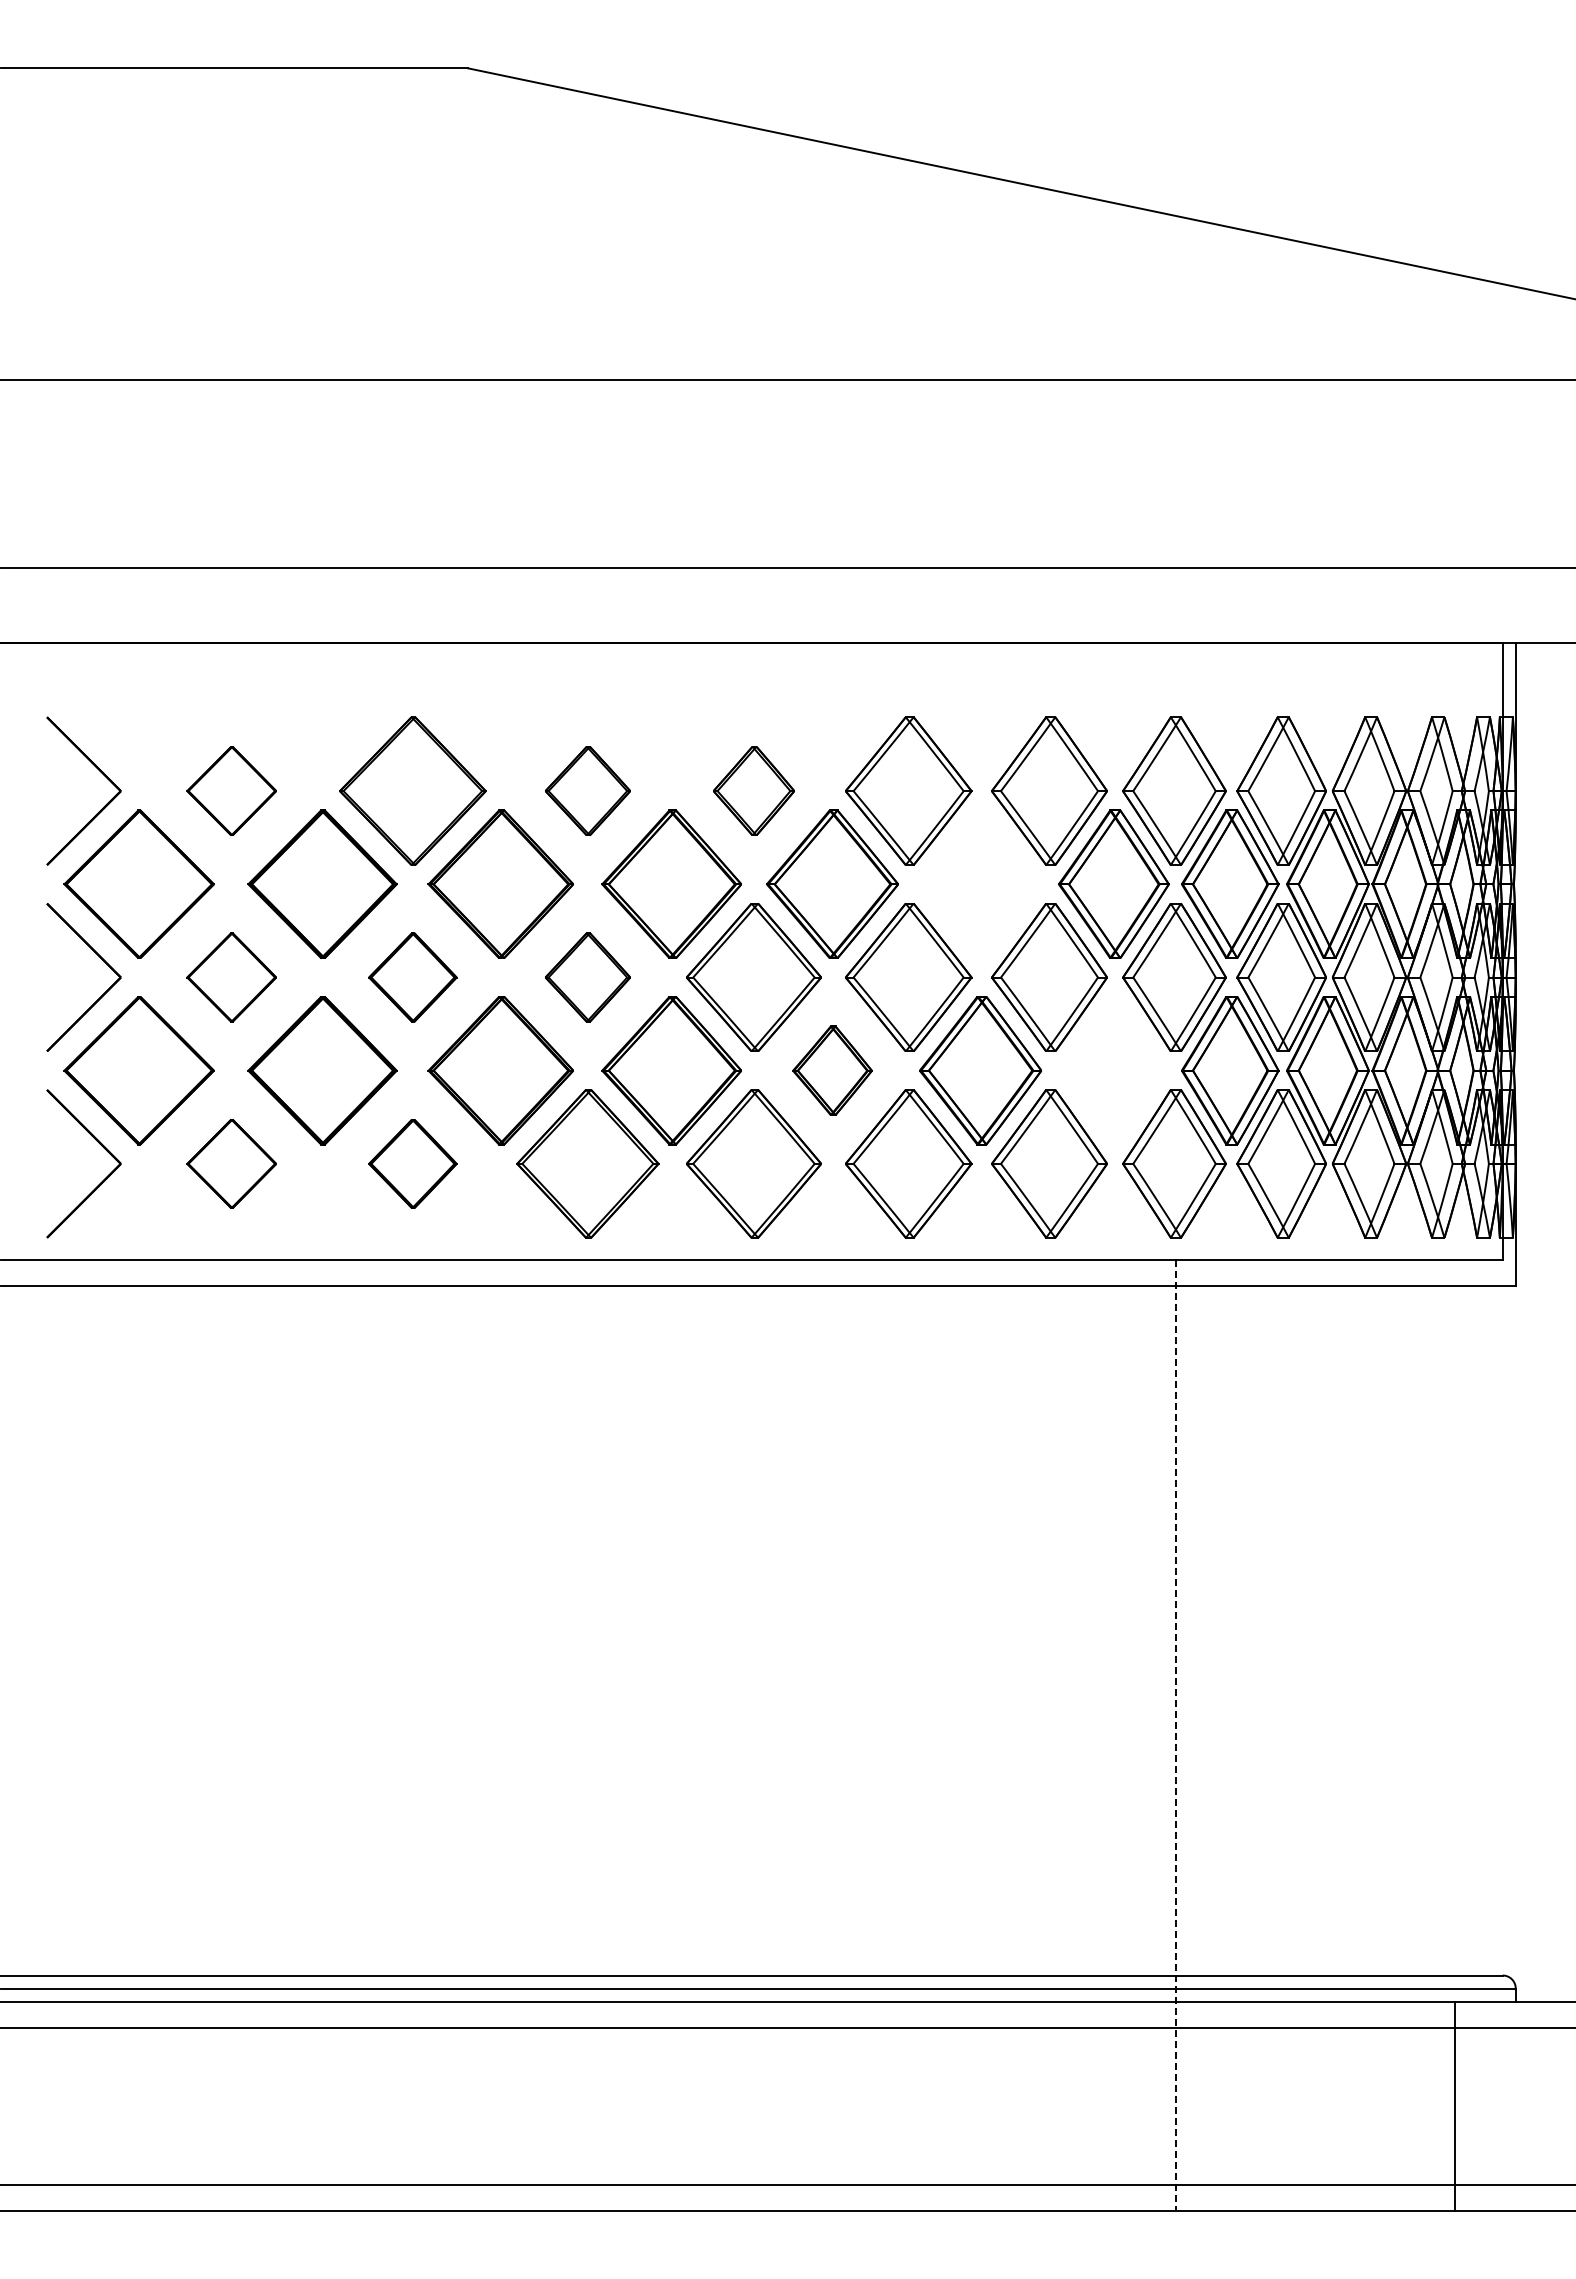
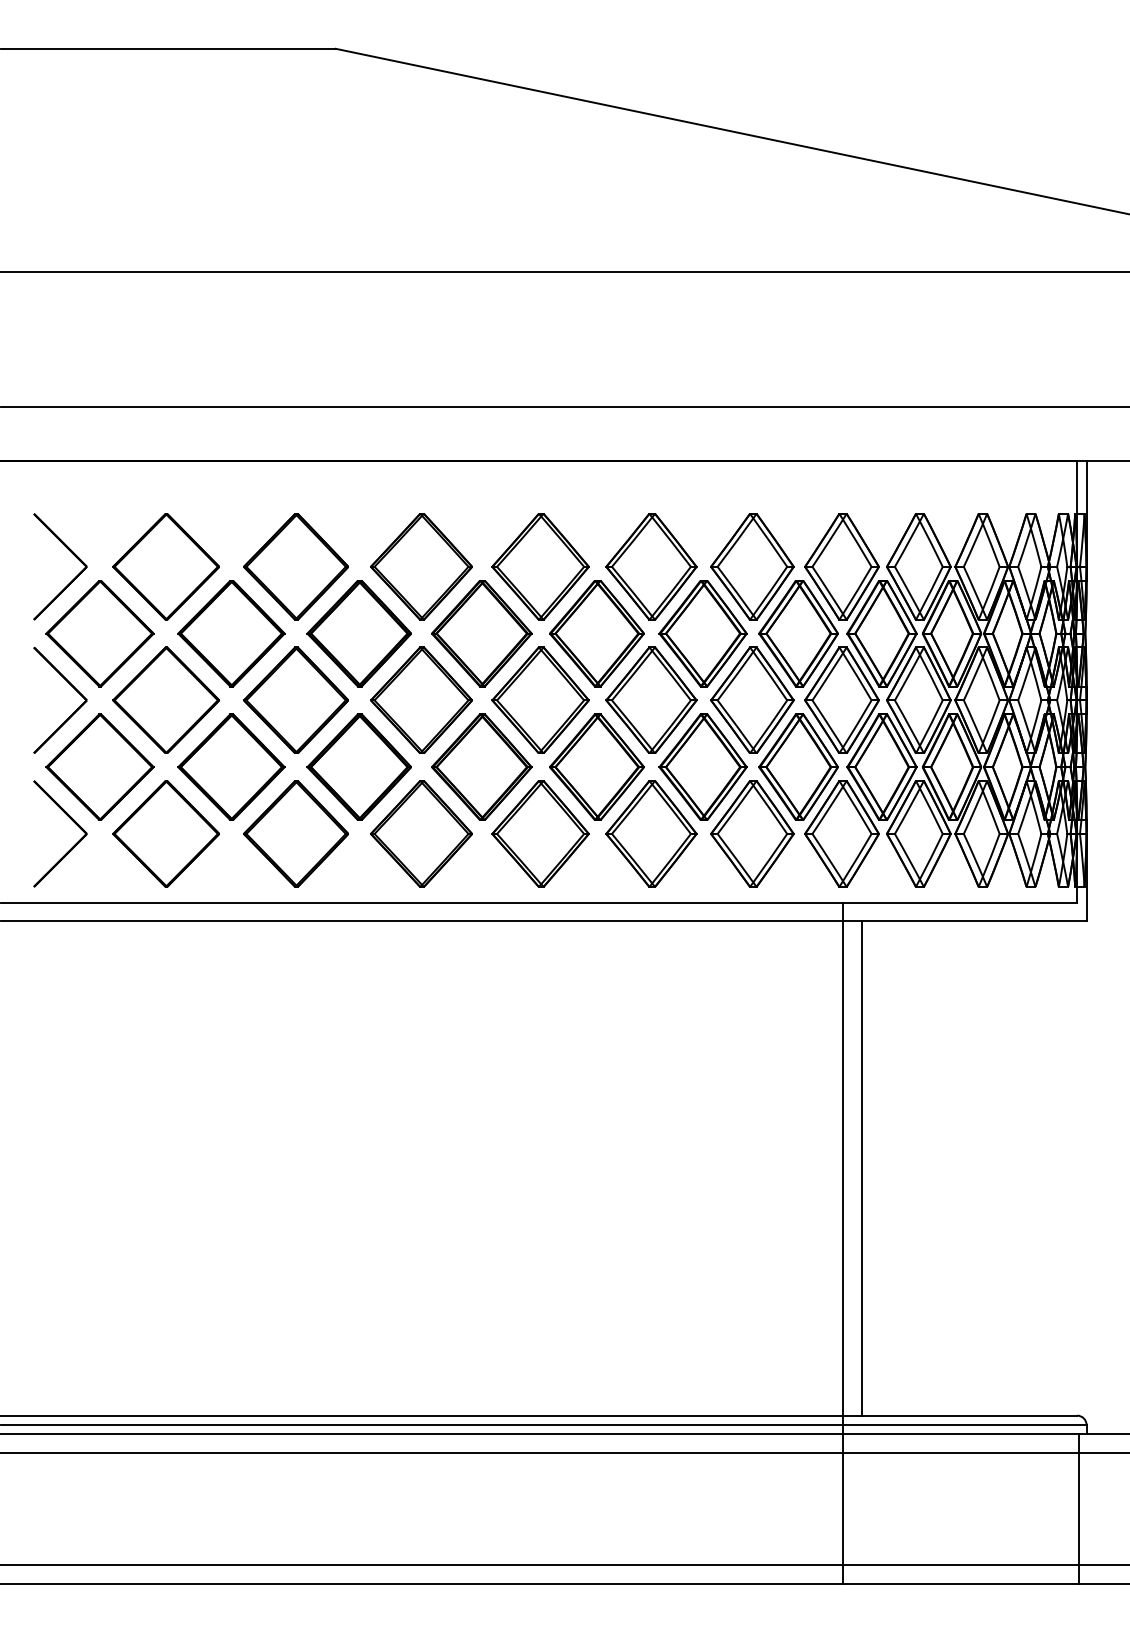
part: (231, 790) -> (166, 566), size x1.67
part: (587, 790) -> (421, 566), size x1.67
part: (753, 790) -> (540, 566), size x1.67
part: (980, 883) -> (702, 633), added
part: (231, 977) -> (166, 700), size x1.67
part: (412, 977) -> (295, 700), size x1.67
part: (587, 977) -> (421, 700), size x1.67
part: (832, 1070) -> (596, 767), size x1.67
part: (1113, 1070) -> (798, 767), added
part: (231, 1163) -> (166, 833), size x1.67
part: (412, 1163) -> (295, 833), size x1.67
line: (1202, 1630) -> (862, 1168), added
line: (1176, 1735) -> (843, 1243), dashed -> solid
line: (1455, 2105) -> (1079, 1508), moved

